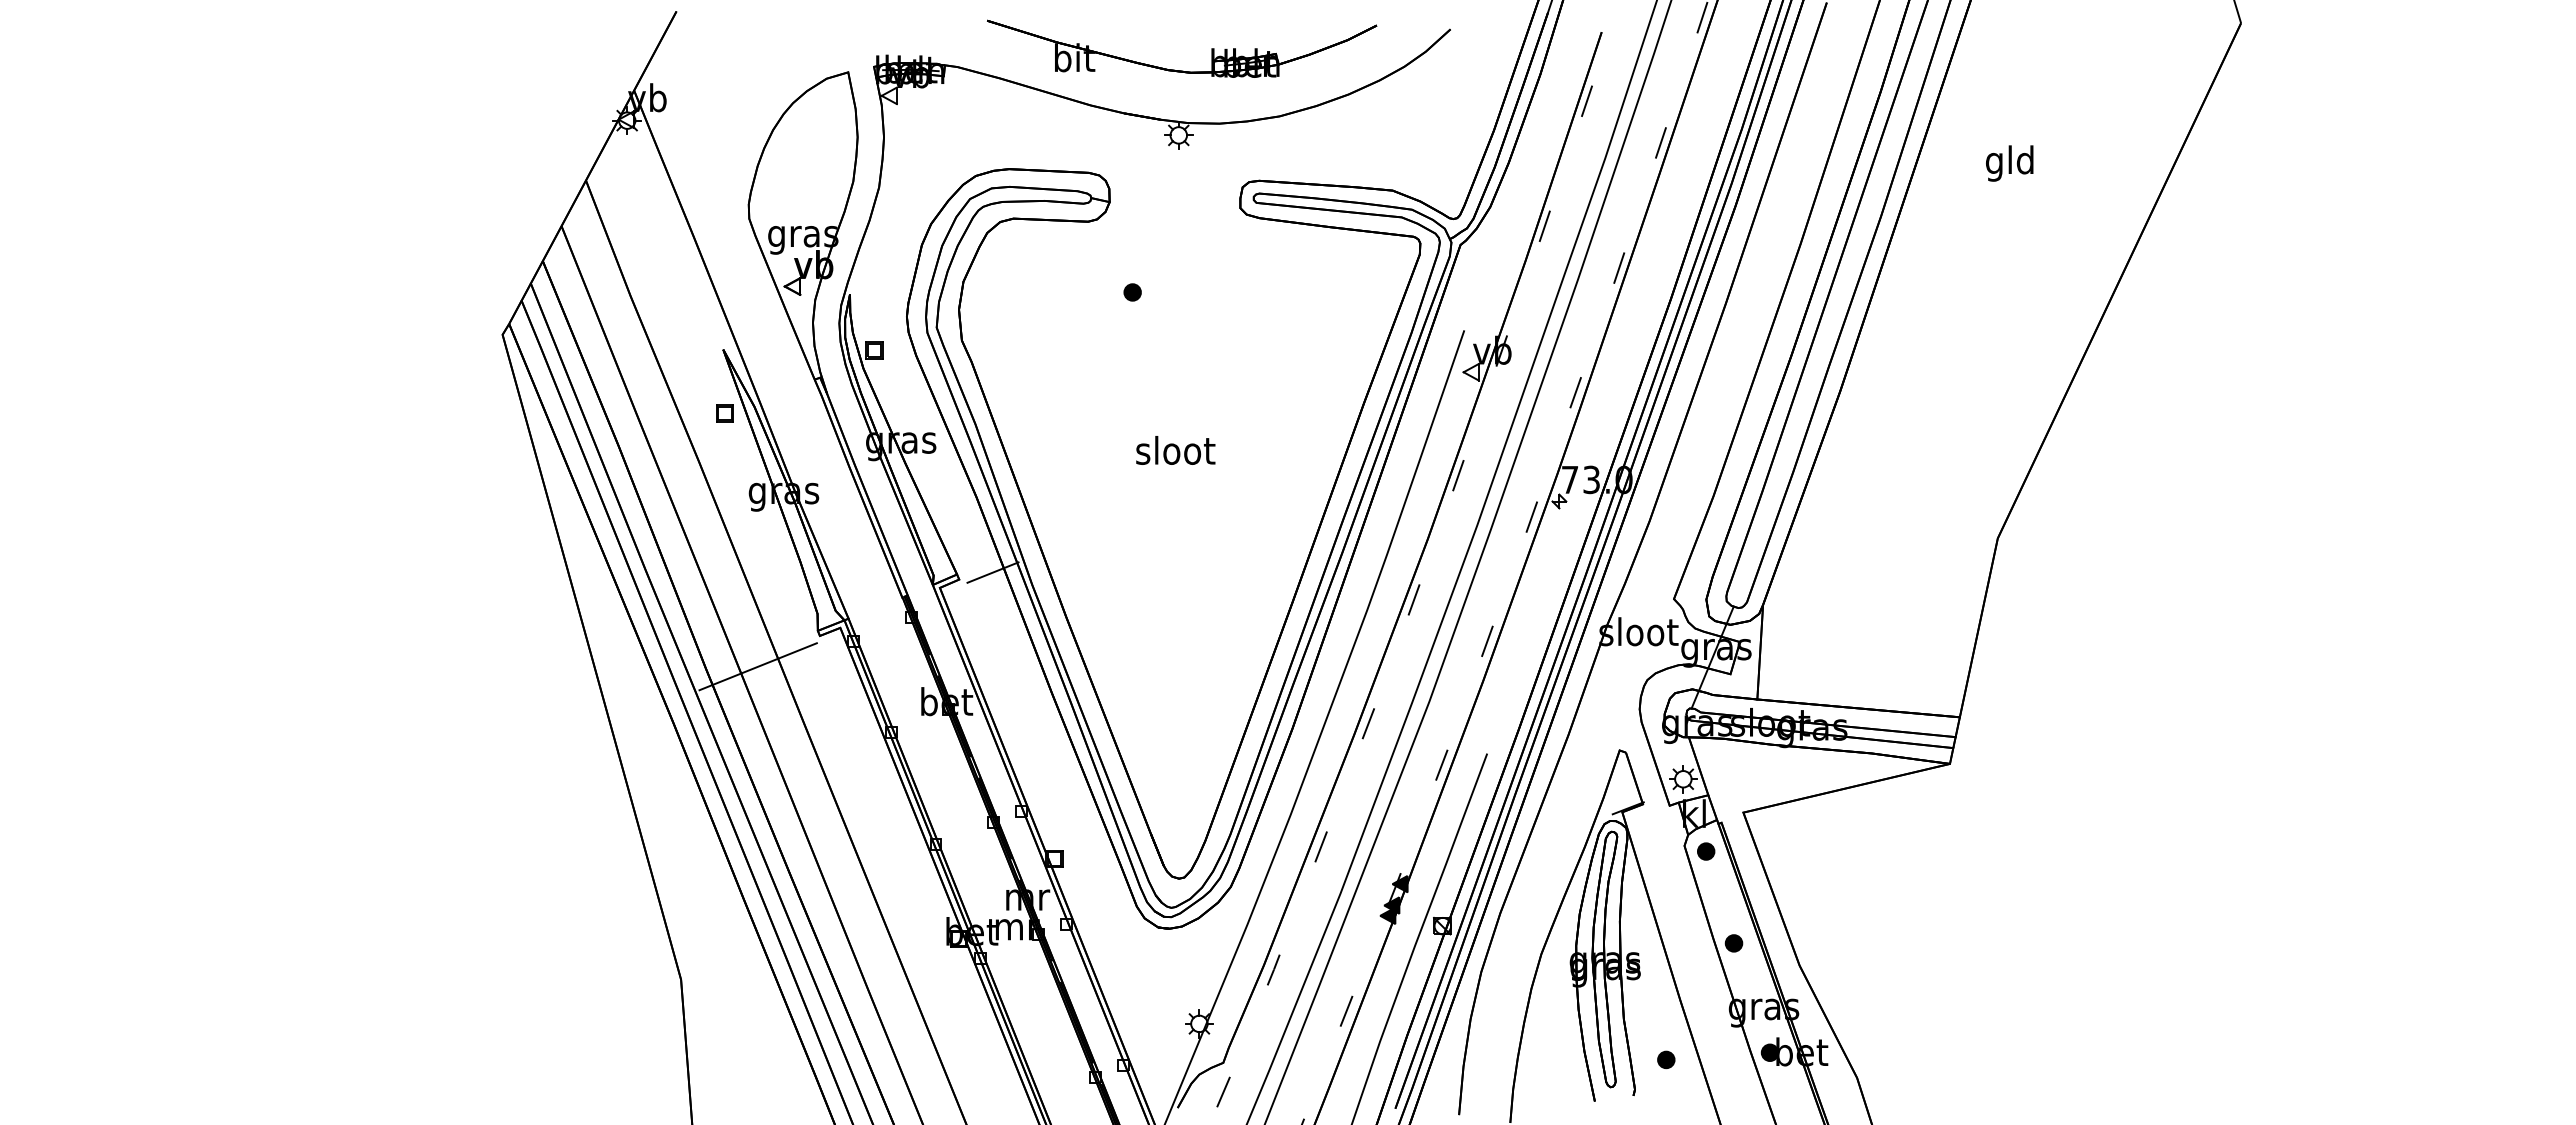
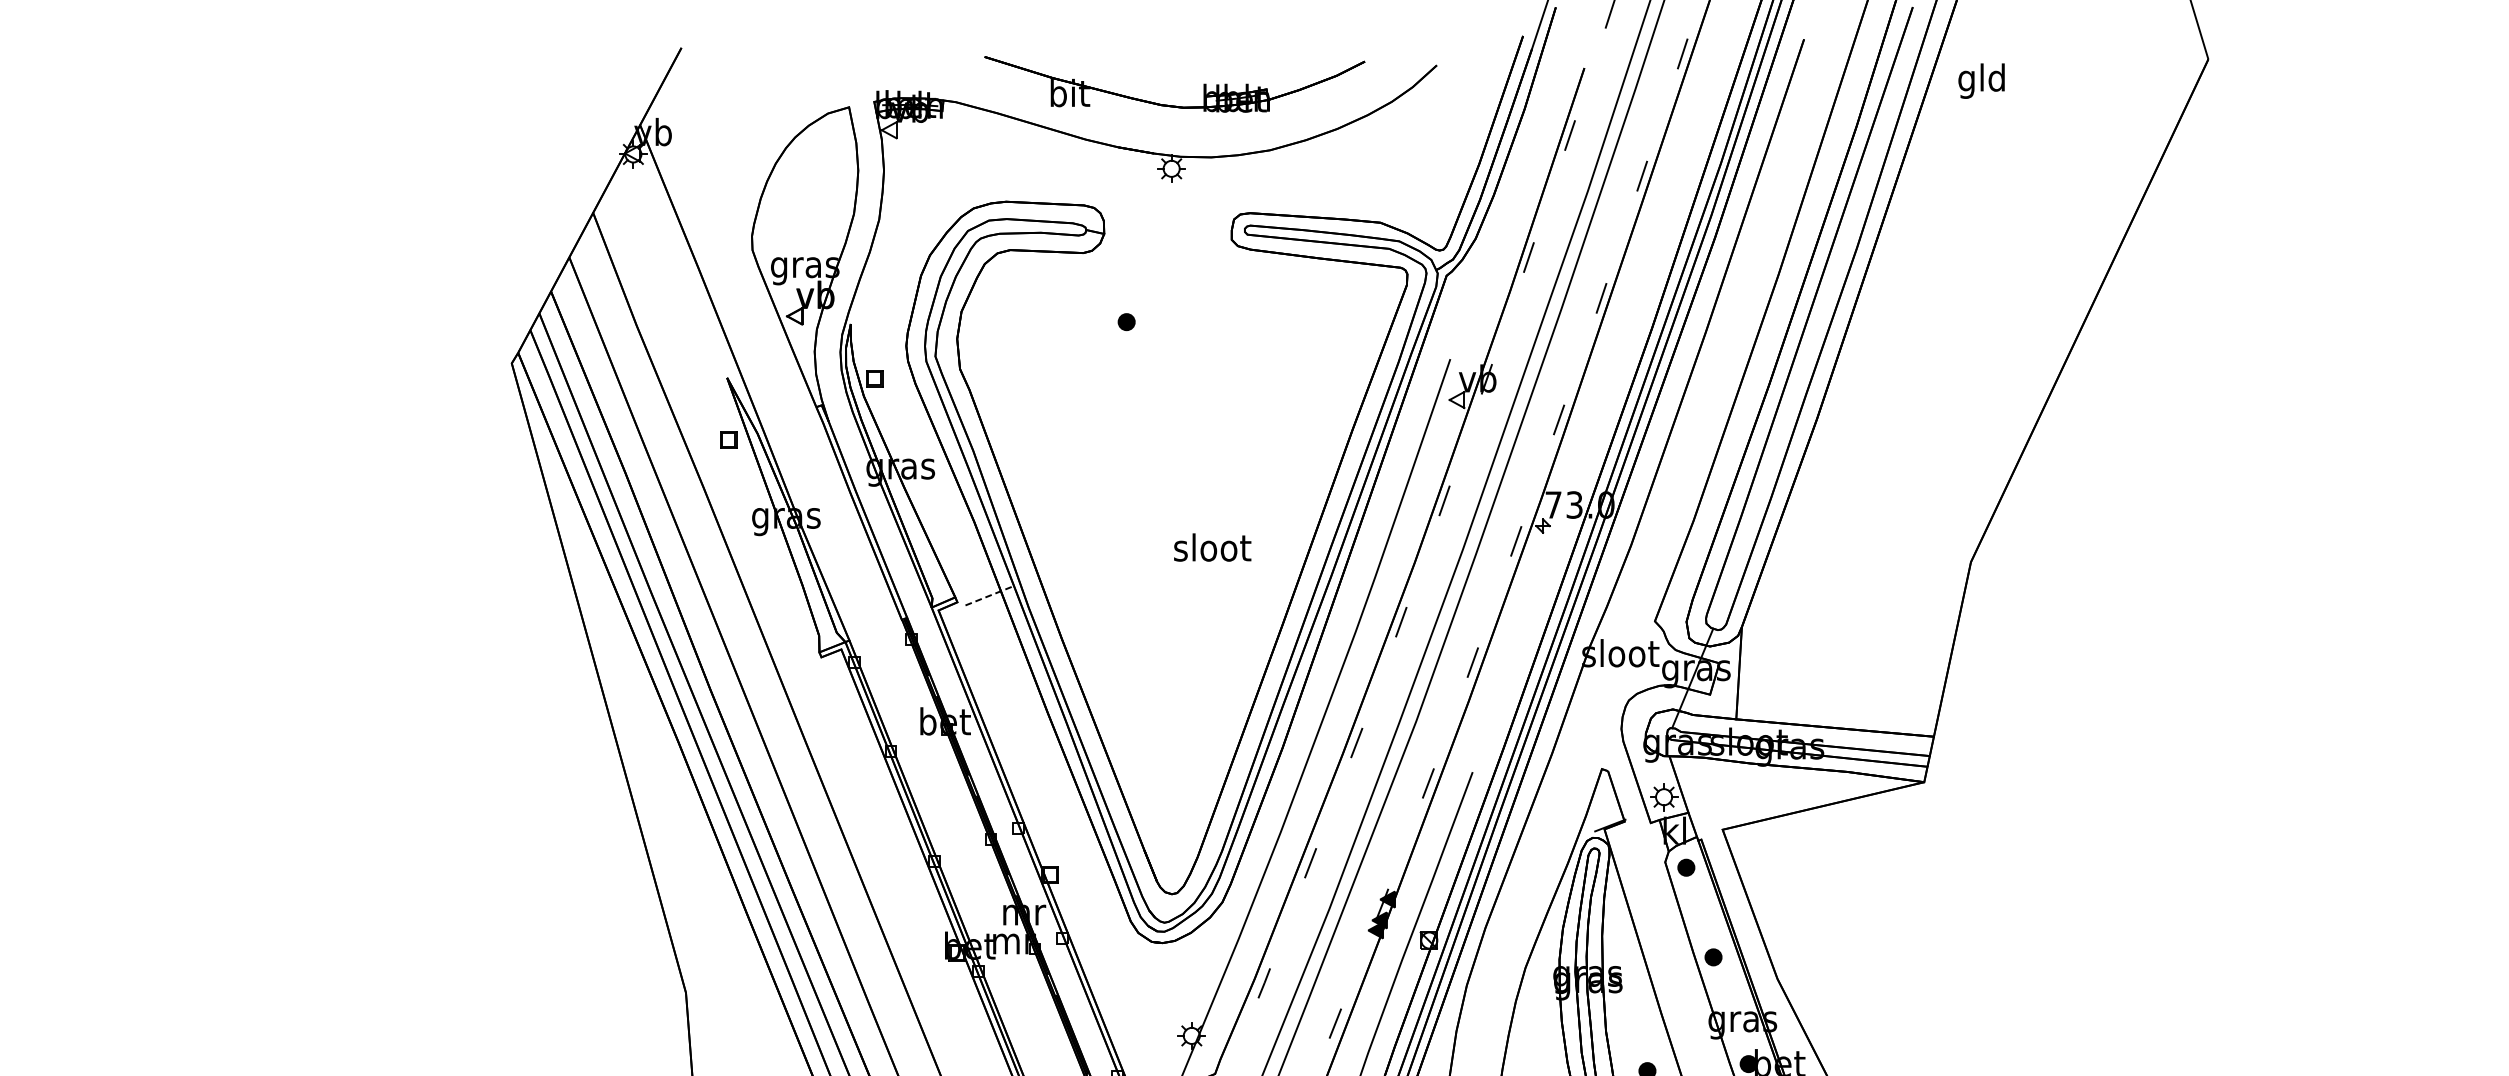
text: (2009, 163) -> (1981, 81), moved
text: (1175, 450) -> (1212, 547), moved
line: (993, 572) -> (990, 595), solid -> dashed
line: (757, 666) -> (760, 687), removed

